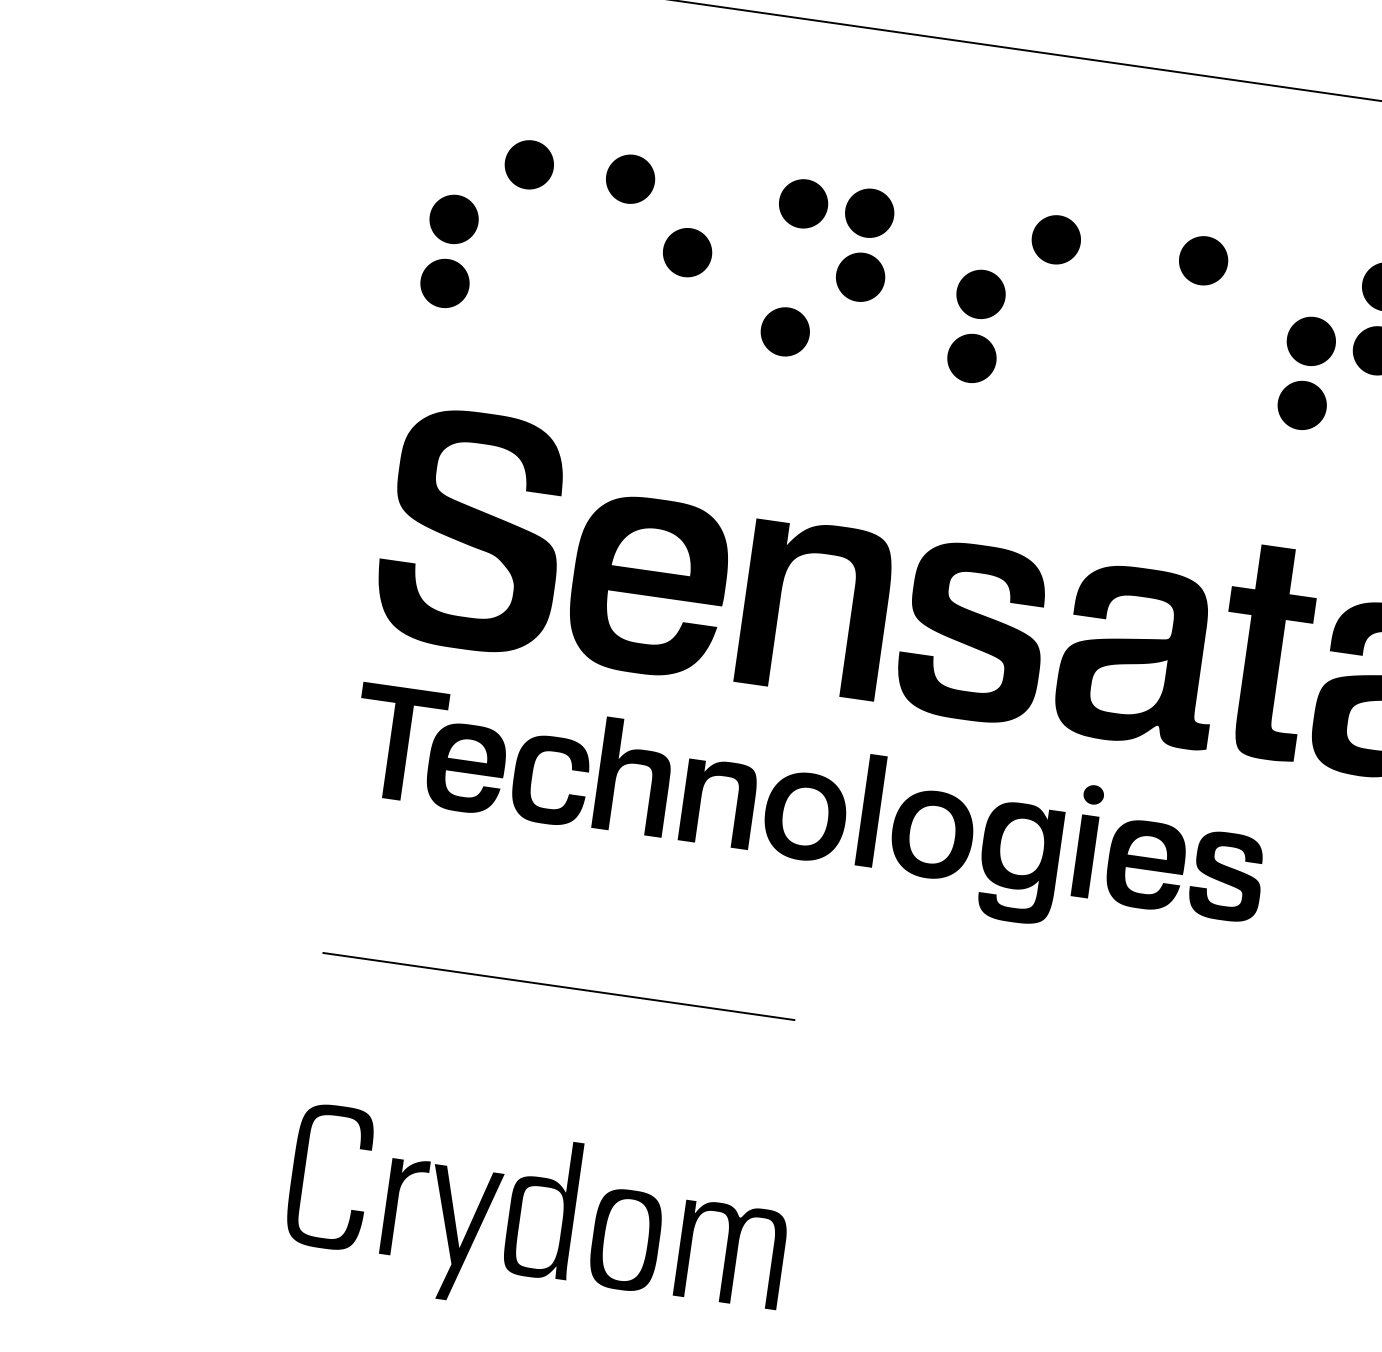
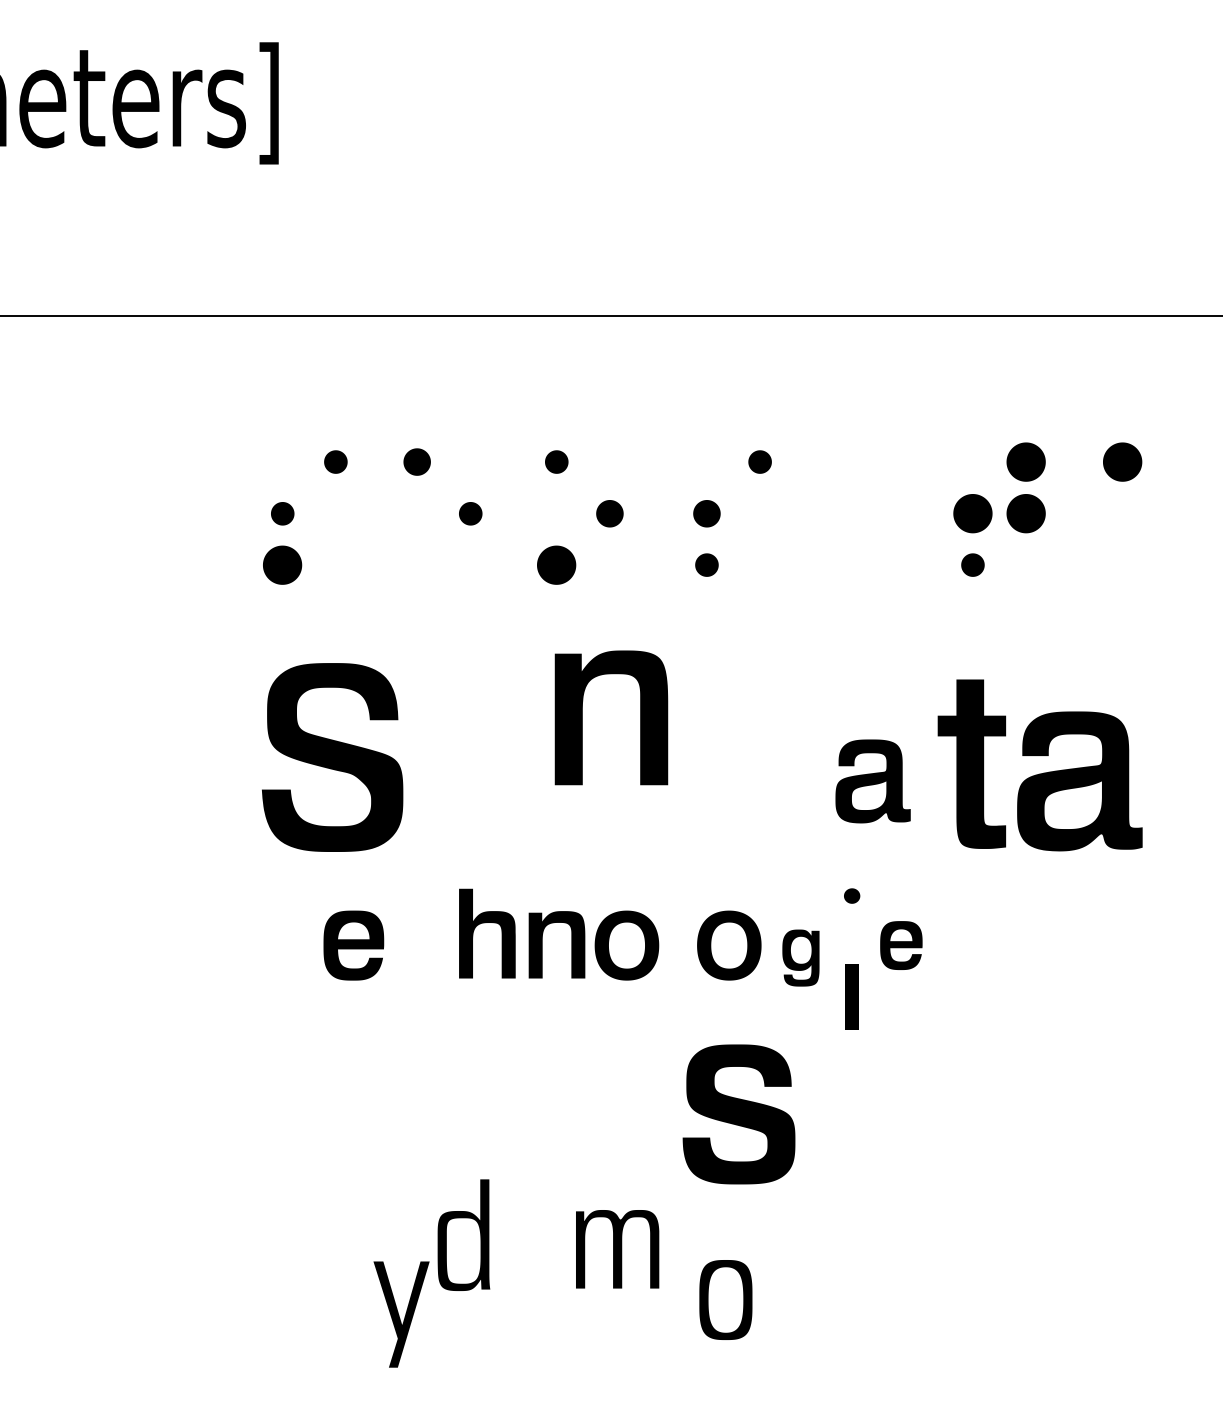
part: (529, 164) -> (335, 461), size x0.6
part: (629, 178) -> (416, 461), size x0.7
part: (803, 203) -> (556, 461), size x0.6
part: (869, 212) -> (609, 461), removed
part: (454, 219) -> (282, 513), size x0.6
part: (1055, 238) -> (759, 461), size x0.6
part: (687, 252) -> (470, 513), size x0.6
fill: (1203, 259) -> (878, 461), removed
part: (860, 277) -> (609, 513), size x0.7
part: (980, 294) -> (706, 513), size x0.7
part: (971, 357) -> (706, 564), size x0.6
part: (1301, 404) -> (972, 564), size x0.6
part: (648, 586) -> (477, 781), removed
part: (779, 602) -> (582, 717), moved
part: (972, 632) -> (738, 1114), moved
part: (1139, 656) -> (872, 781), size x0.6
fill: (398, 743) -> (297, 933), removed
fill: (550, 780) -> (421, 945), removed
fill: (871, 810) -> (678, 933), removed
part: (1084, 856) -> (851, 996), moved
part: (1018, 862) -> (800, 957), size x0.6
part: (1146, 865) -> (901, 945), size x0.7
fill: (1227, 876) -> (966, 945), removed
line: (558, 986) -> (451, 1107), removed
fill: (330, 1177) -> (292, 1283), removed
fill: (404, 1206) -> (354, 1298), removed
part: (542, 1207) -> (463, 1234), moved
part: (625, 1239) -> (725, 1299), moved
part: (731, 1254) -> (617, 1249), moved

